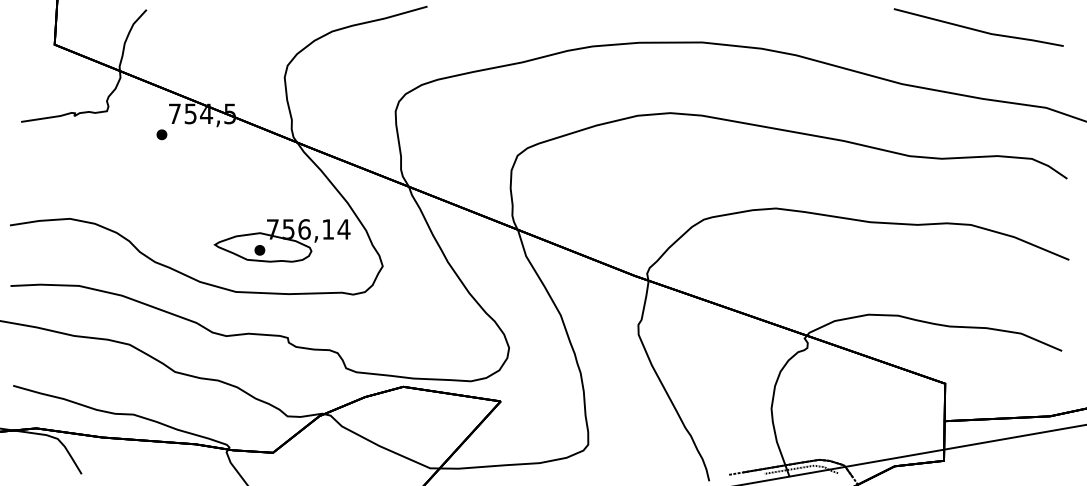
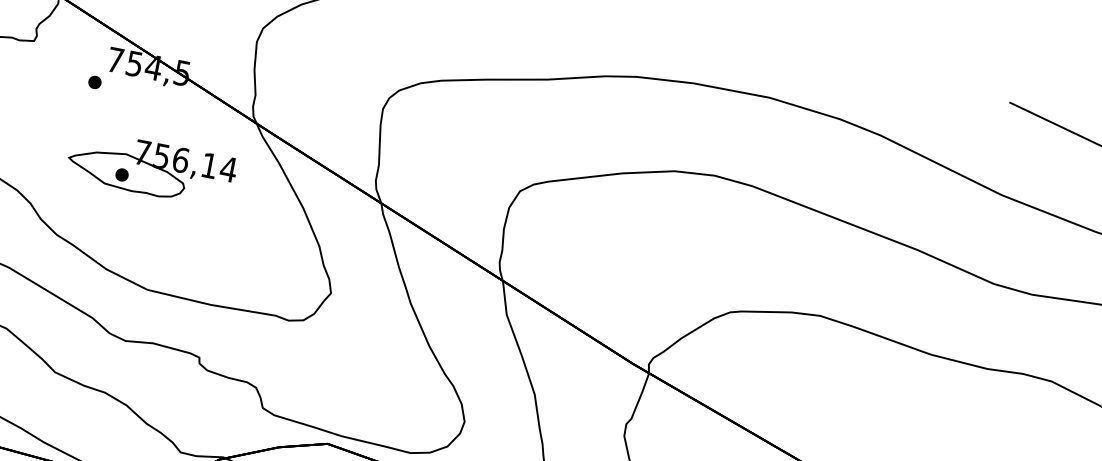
part: (281, 240) -> (150, 168), moved

